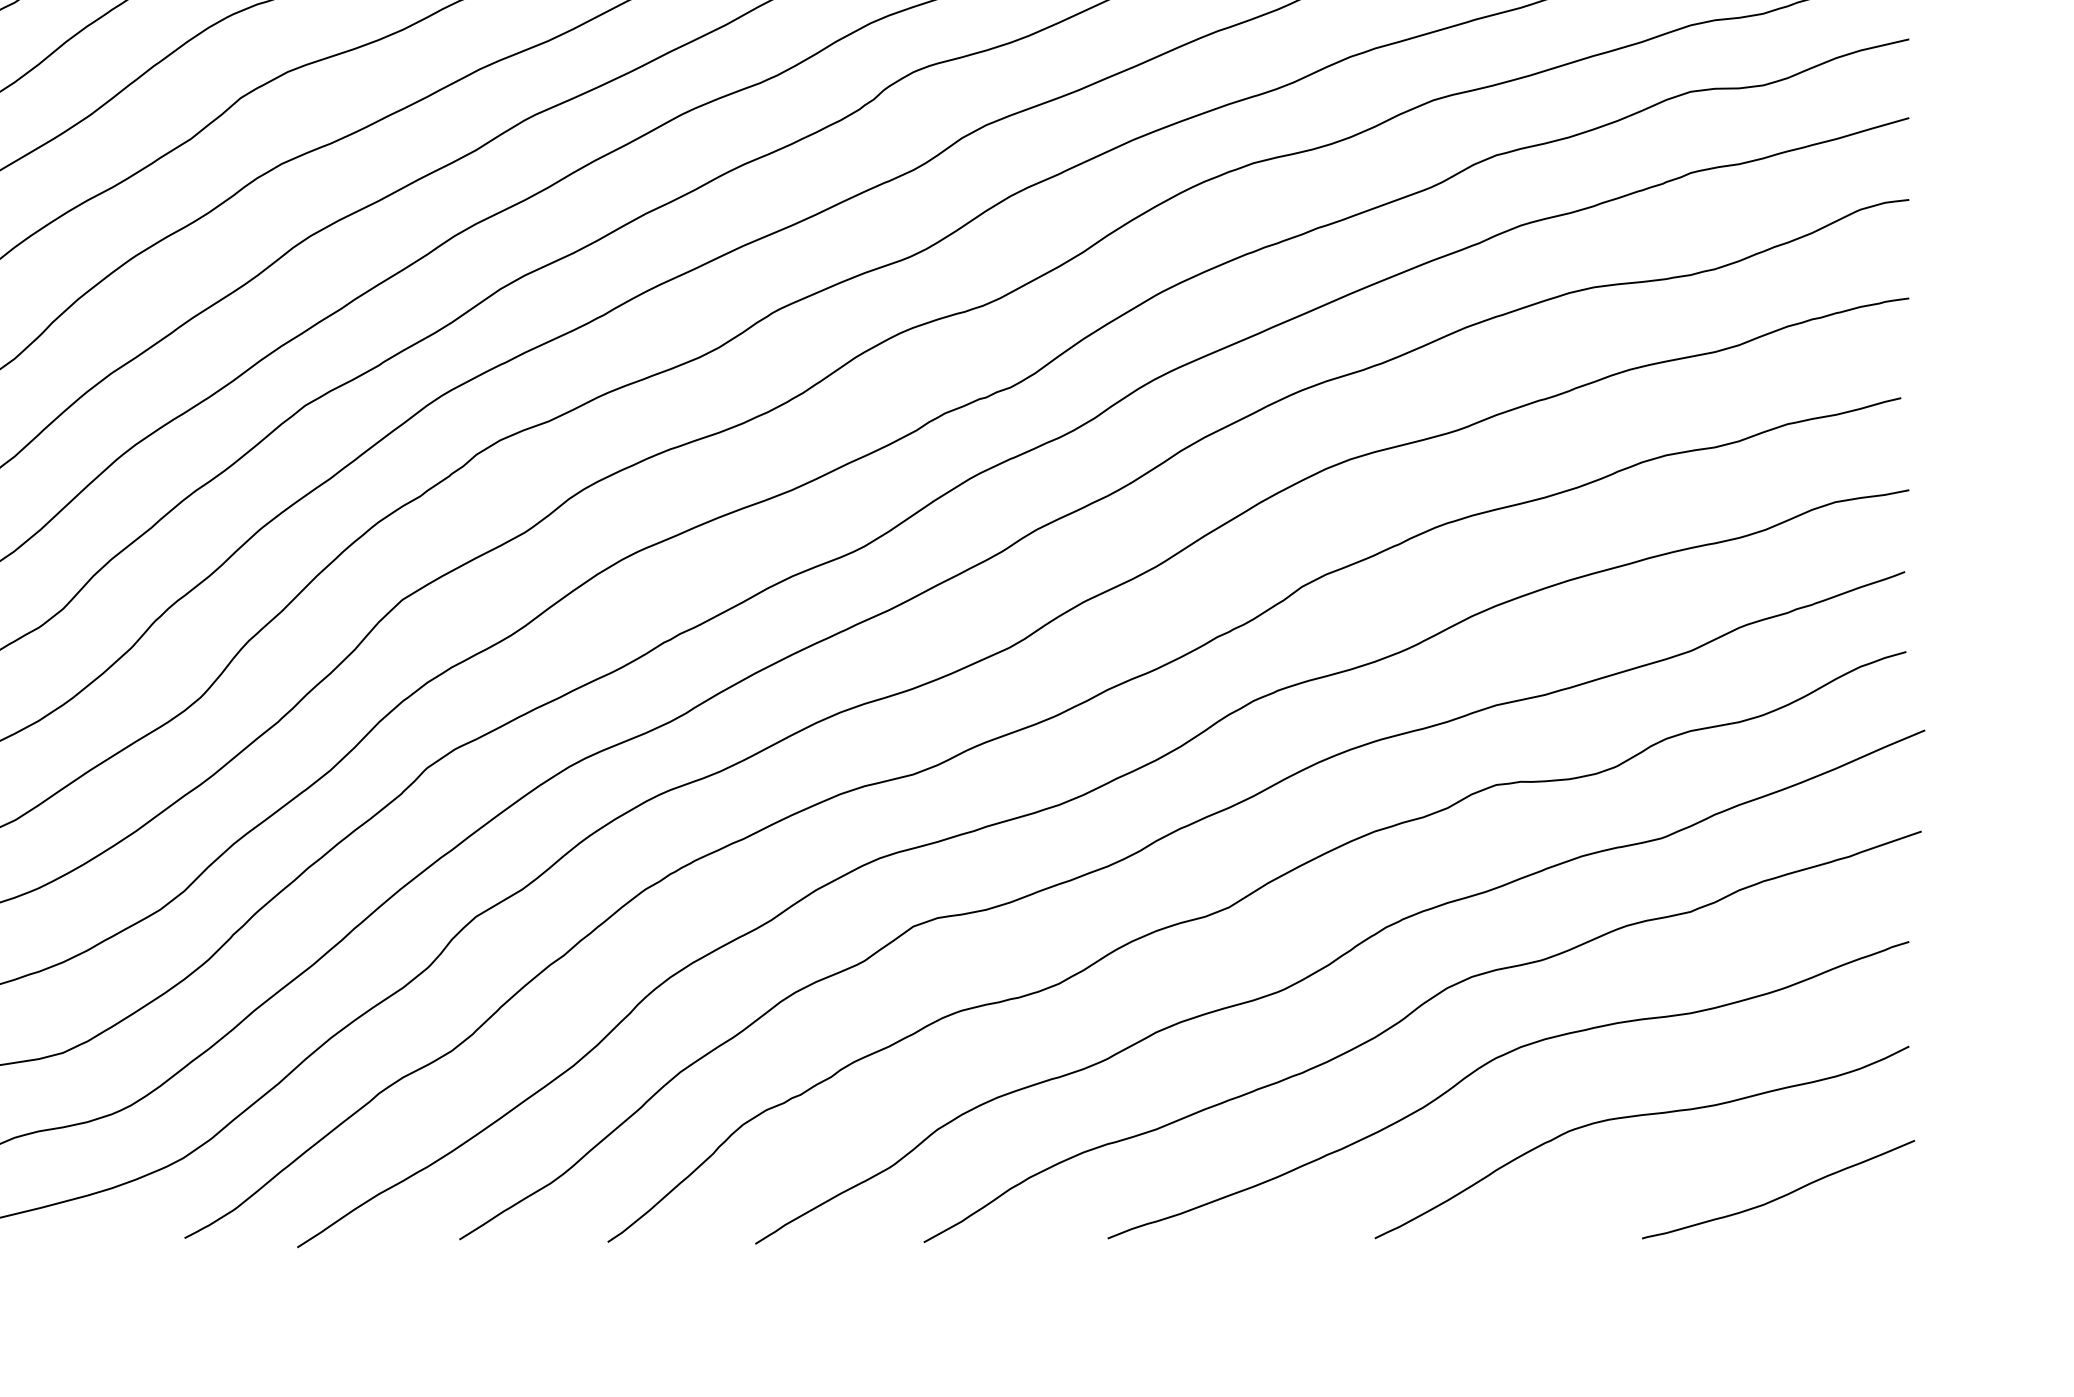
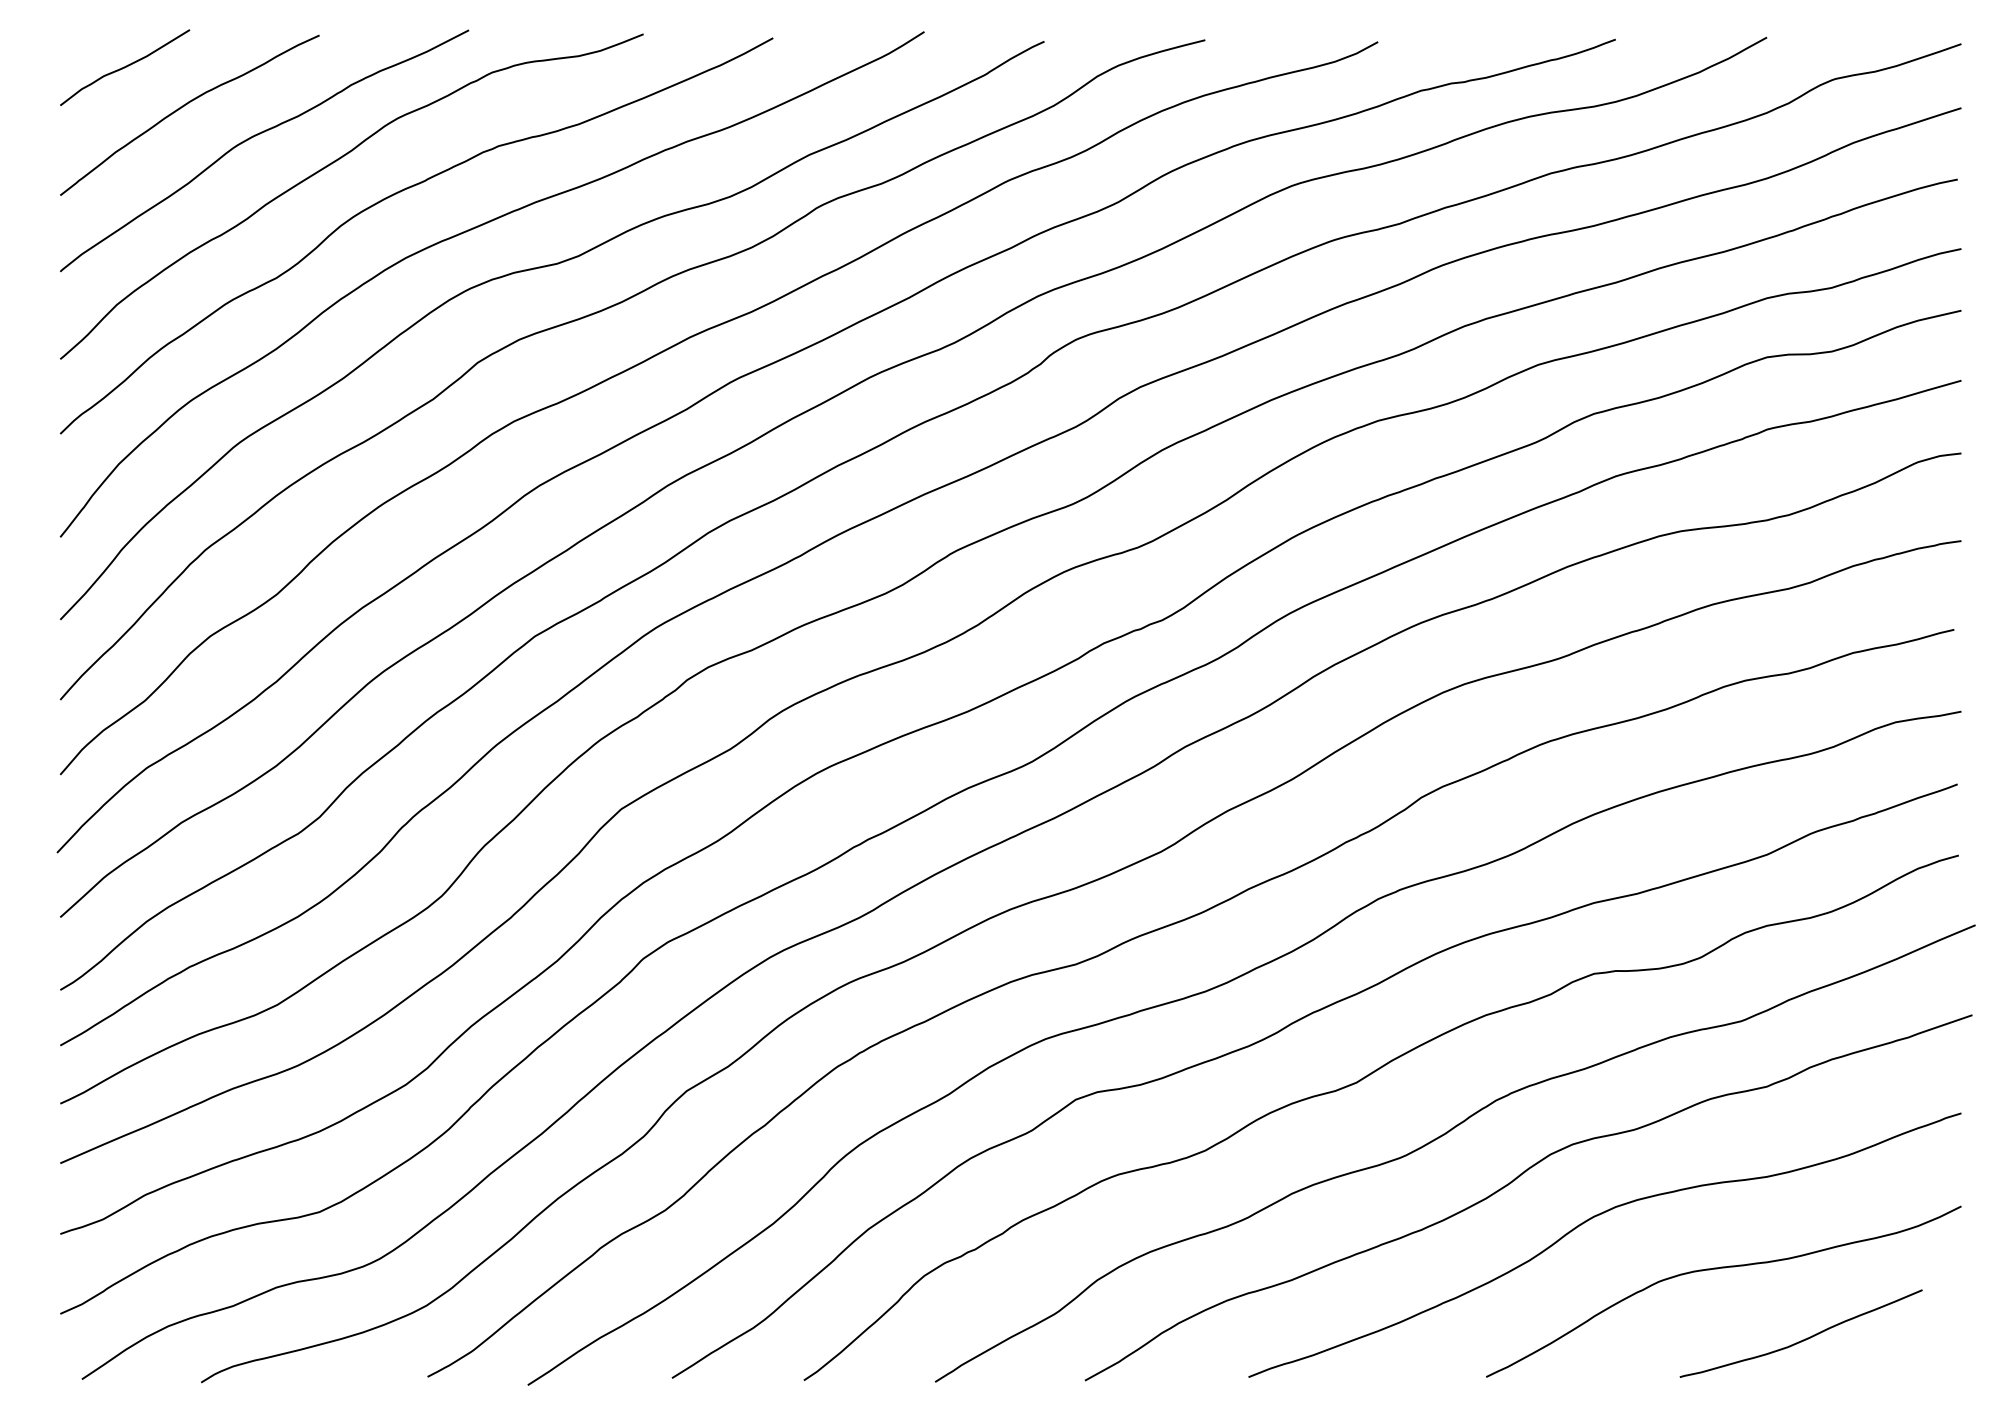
curve: (1780, 1196) -> (1802, 1339), moved

